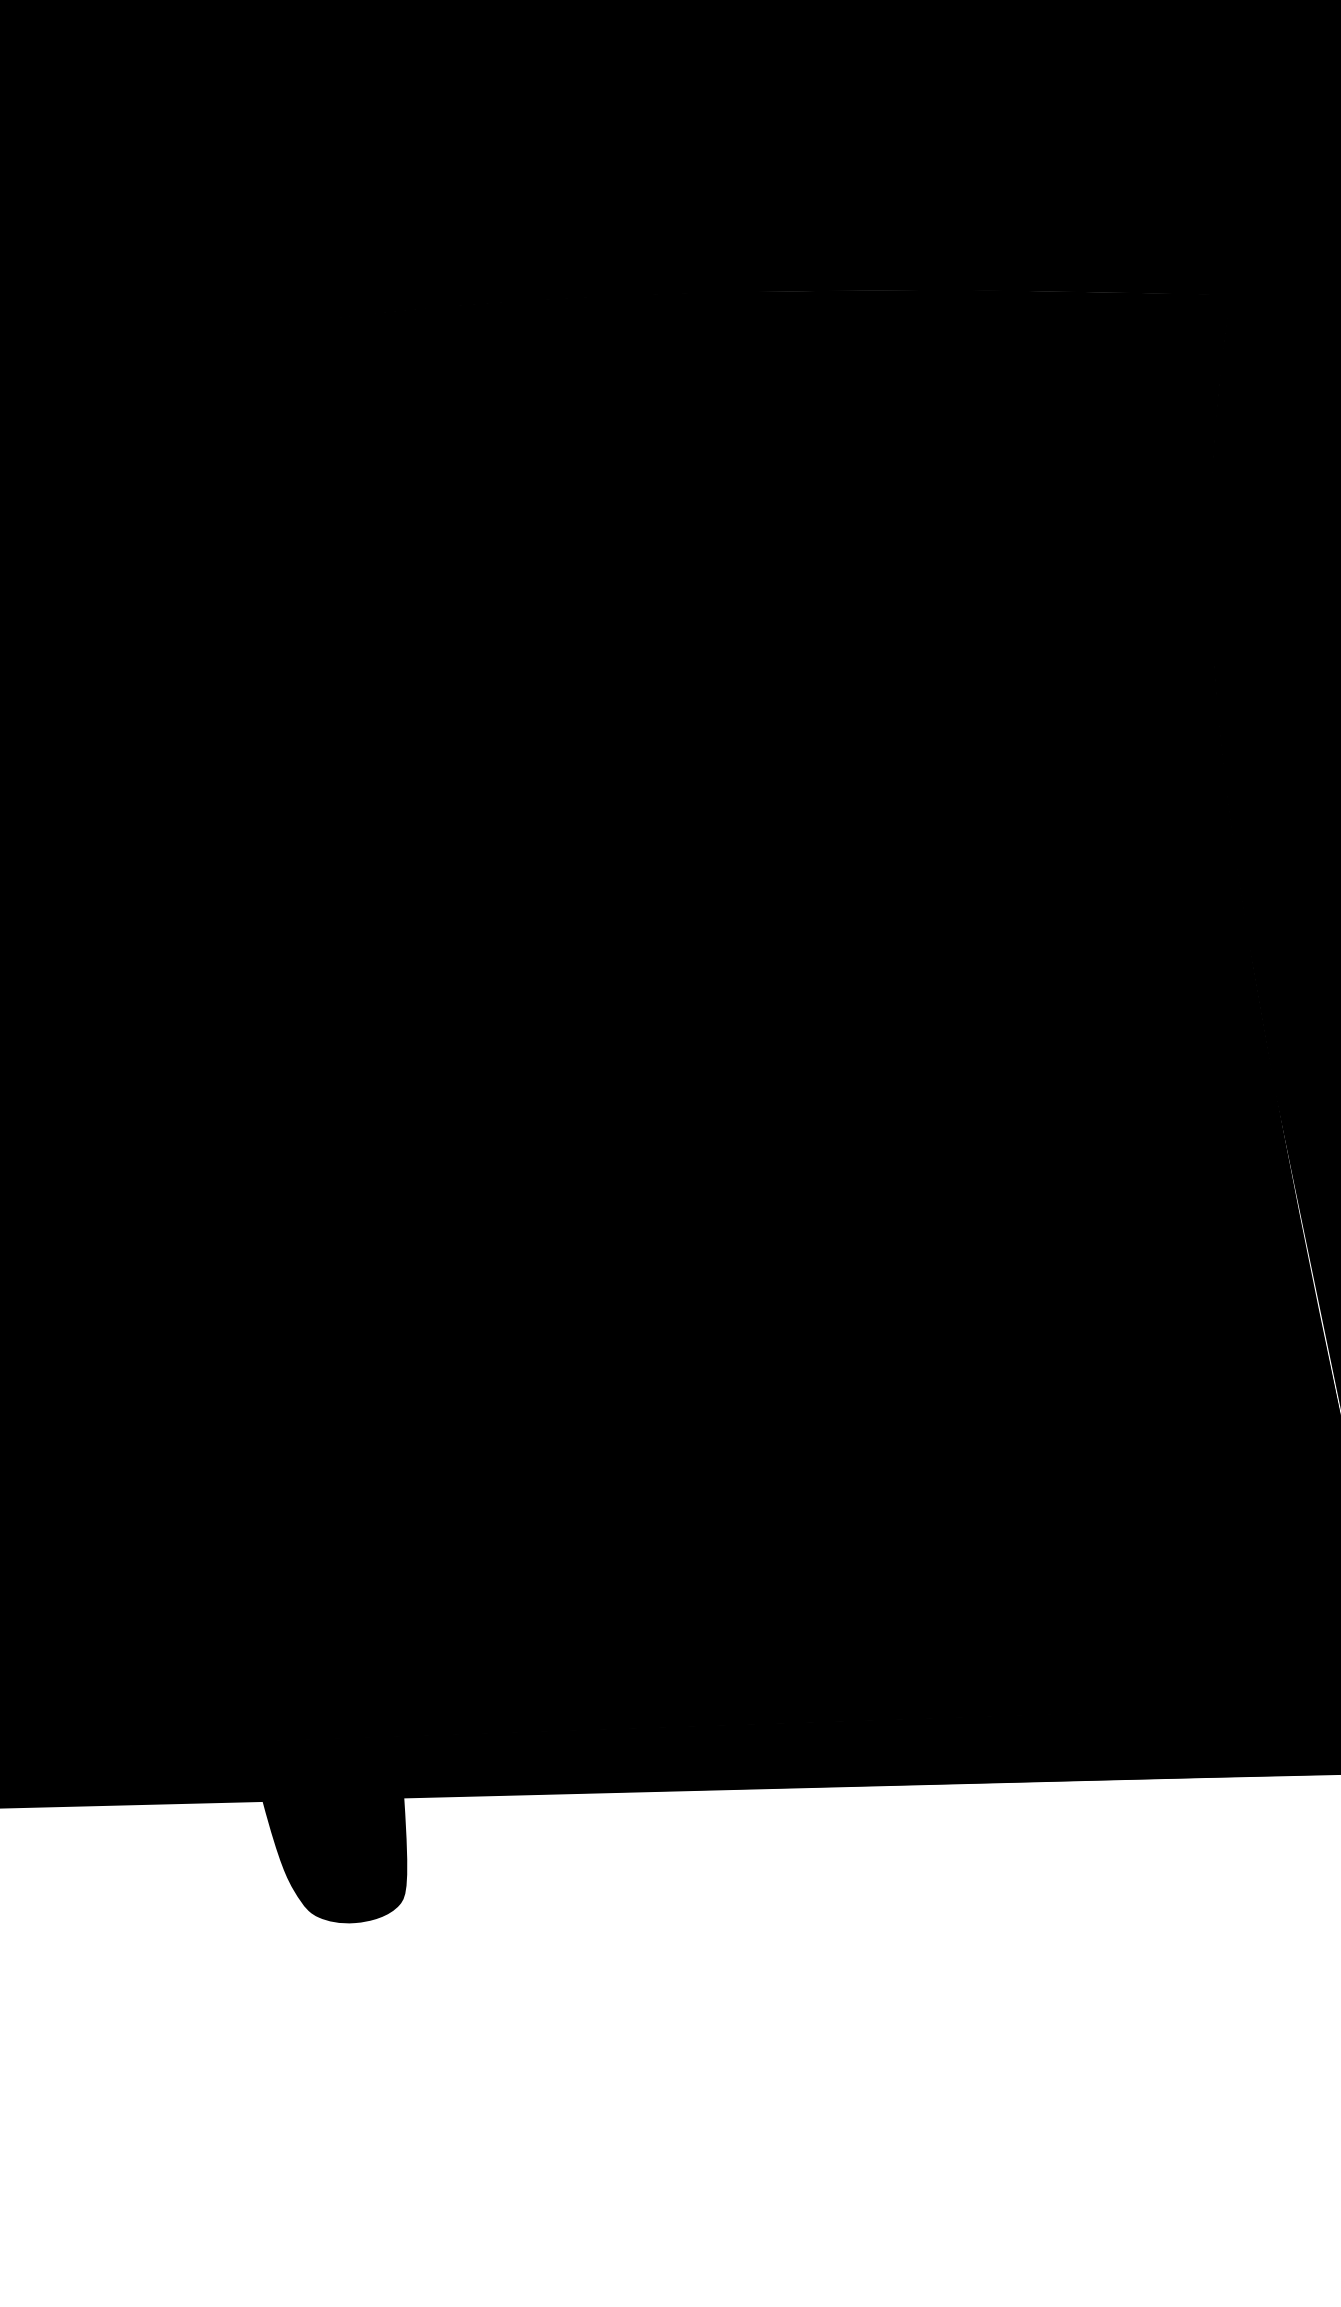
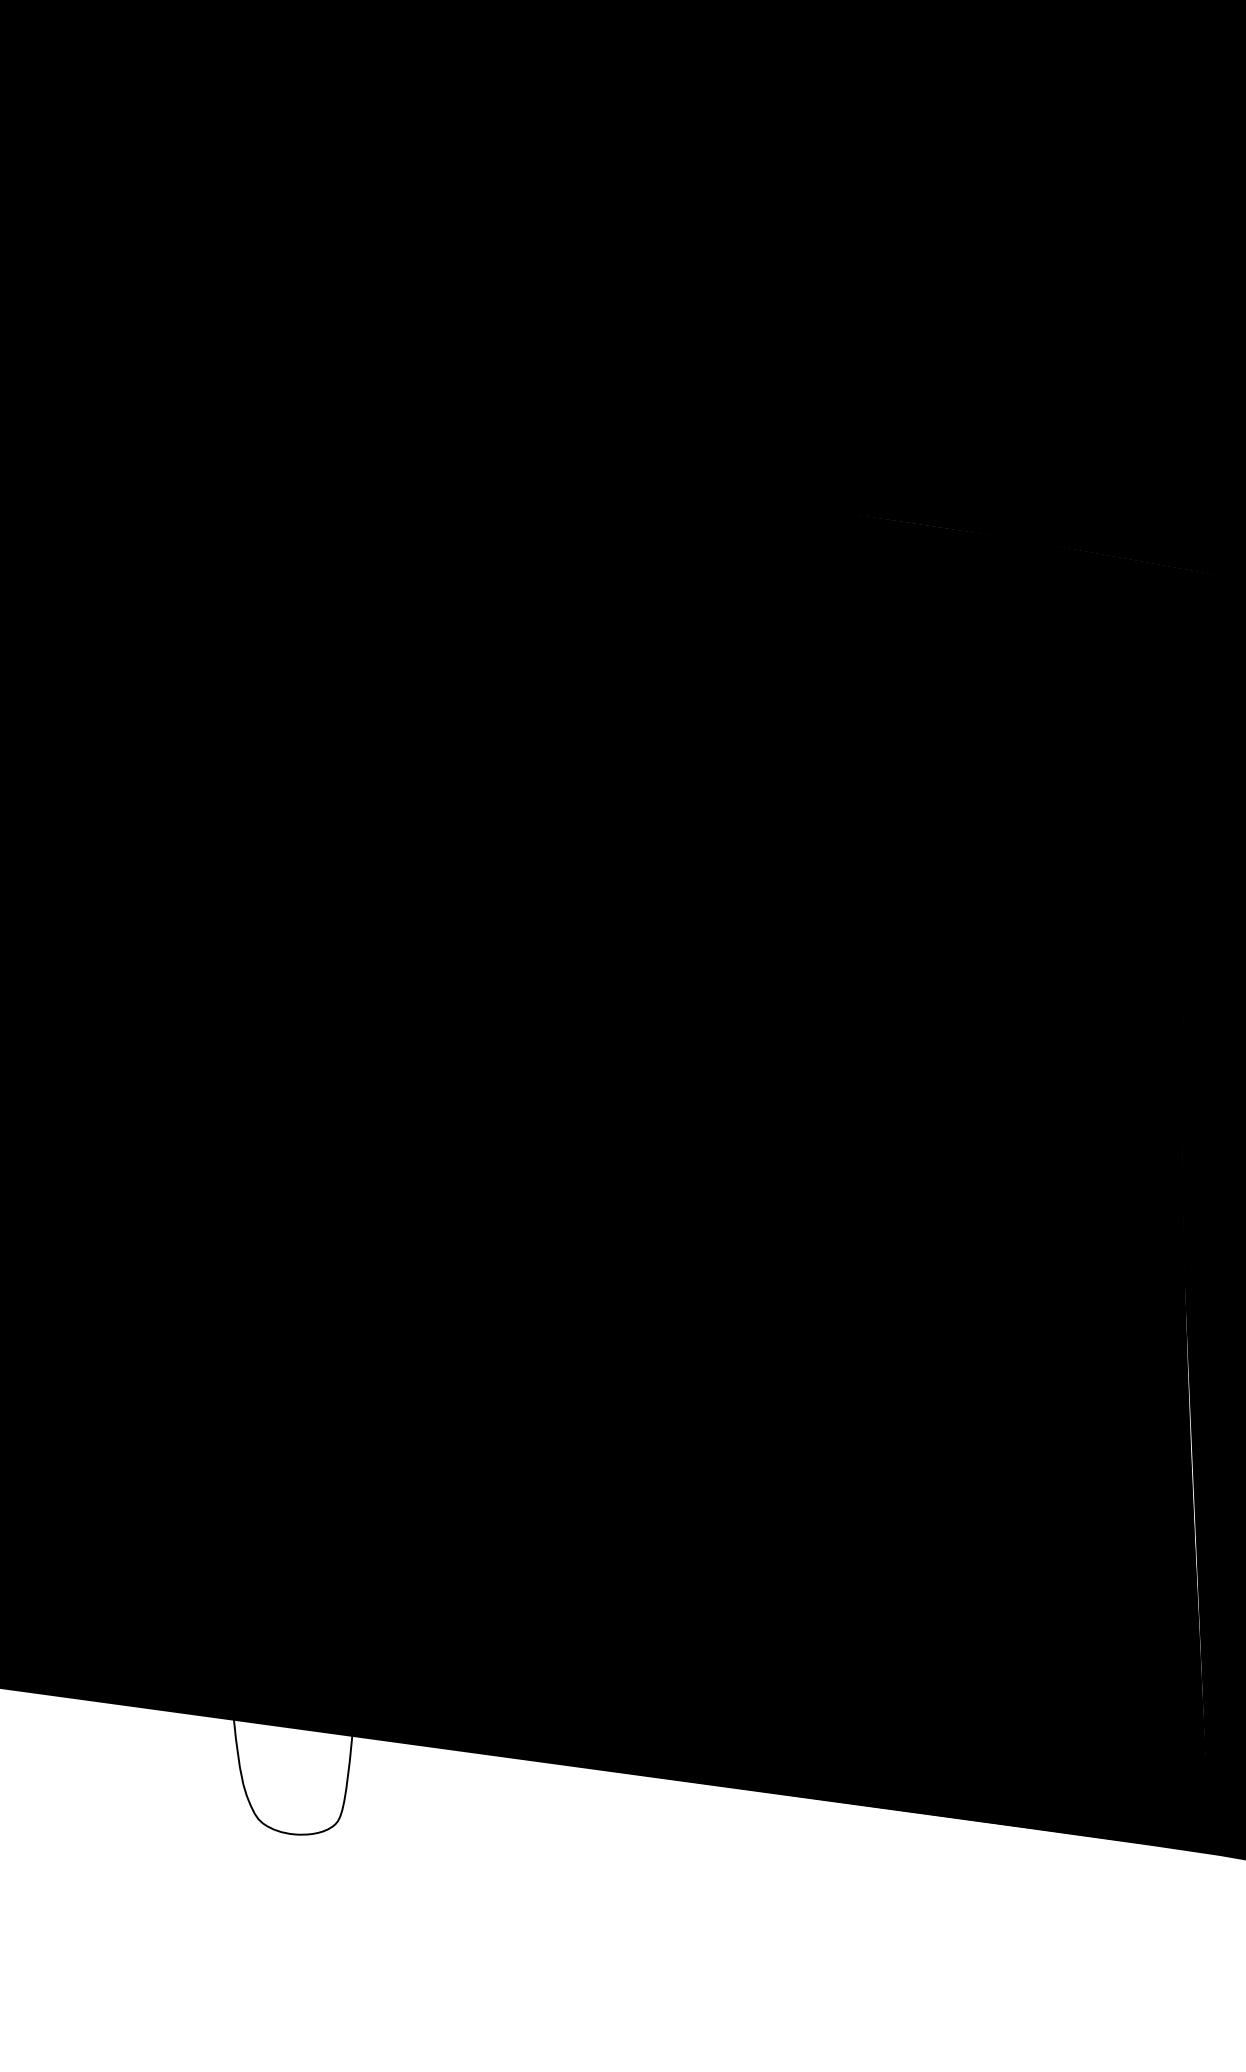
fill: (341, 1855) -> (292, 1776), removed

